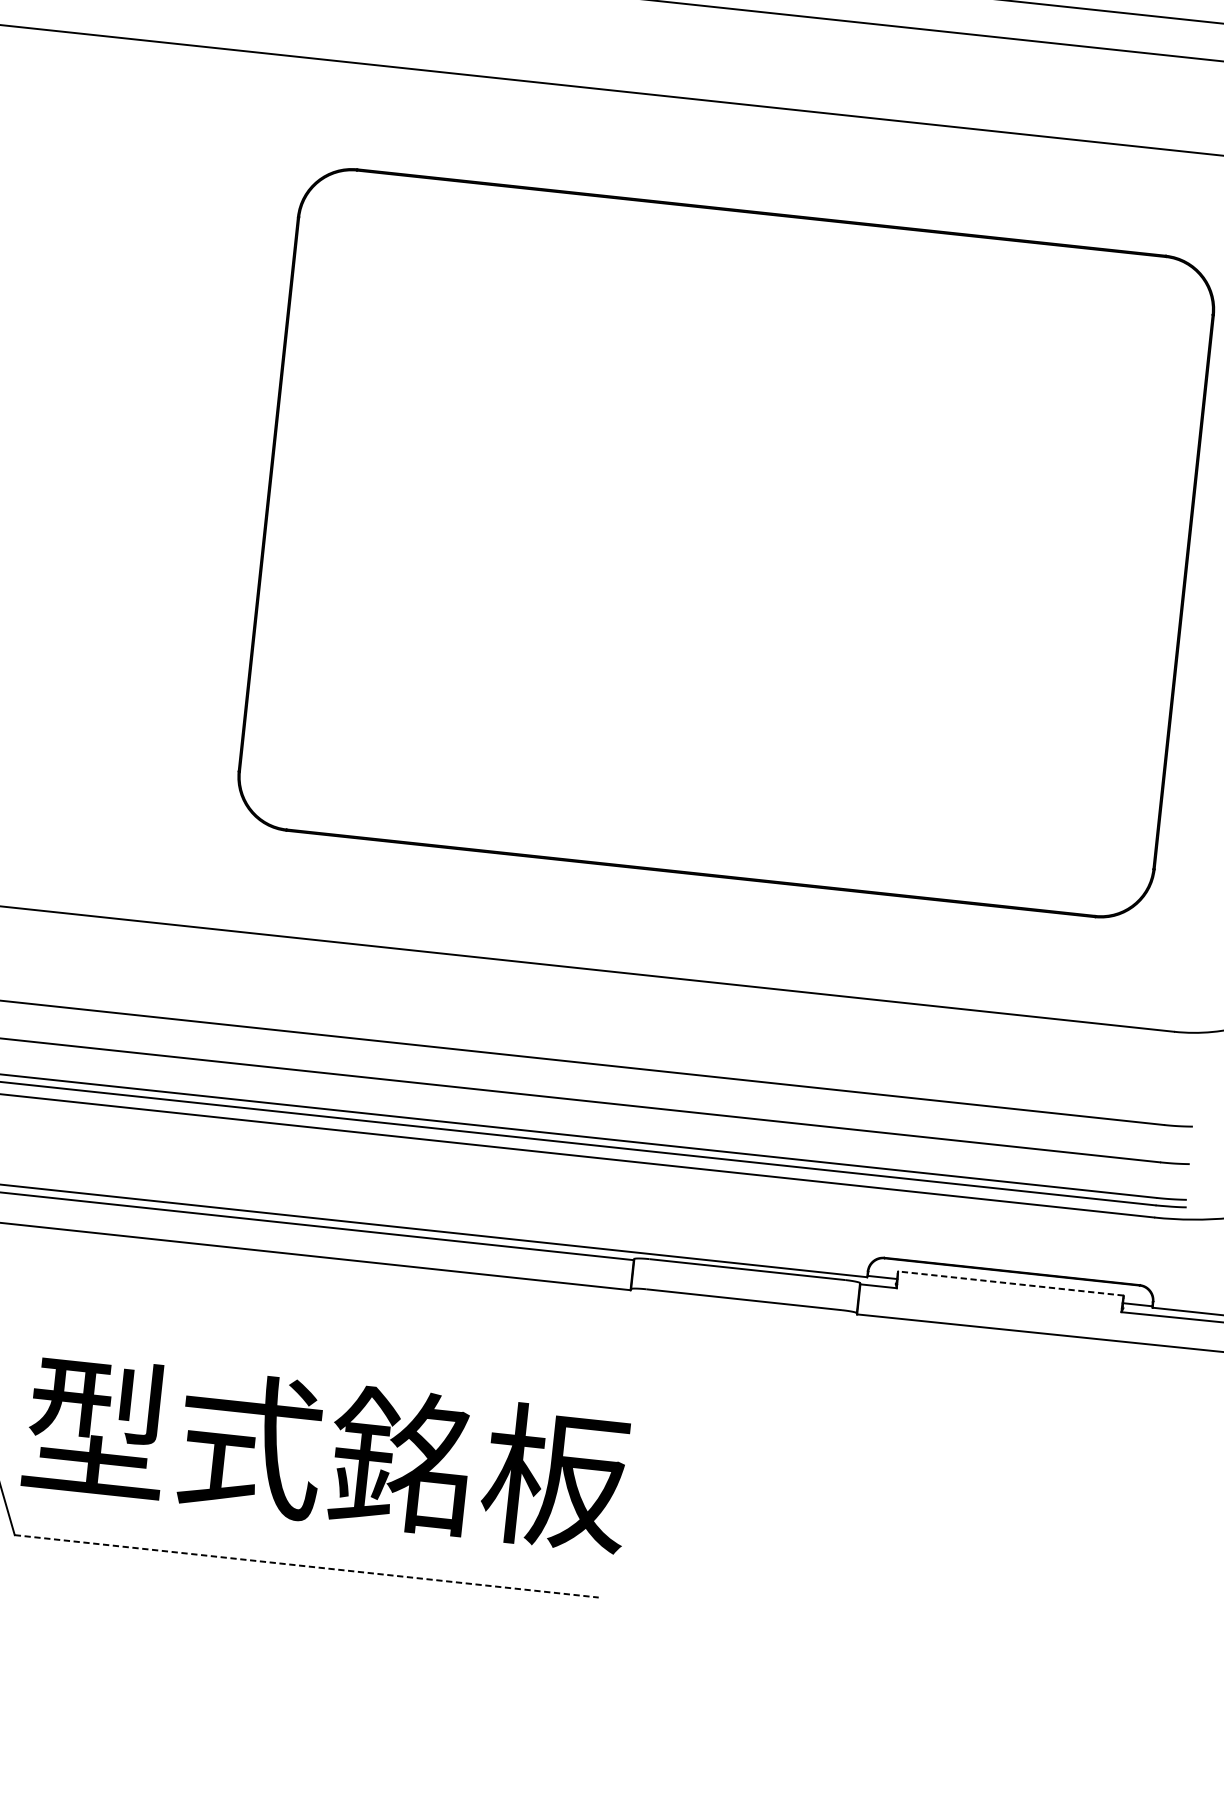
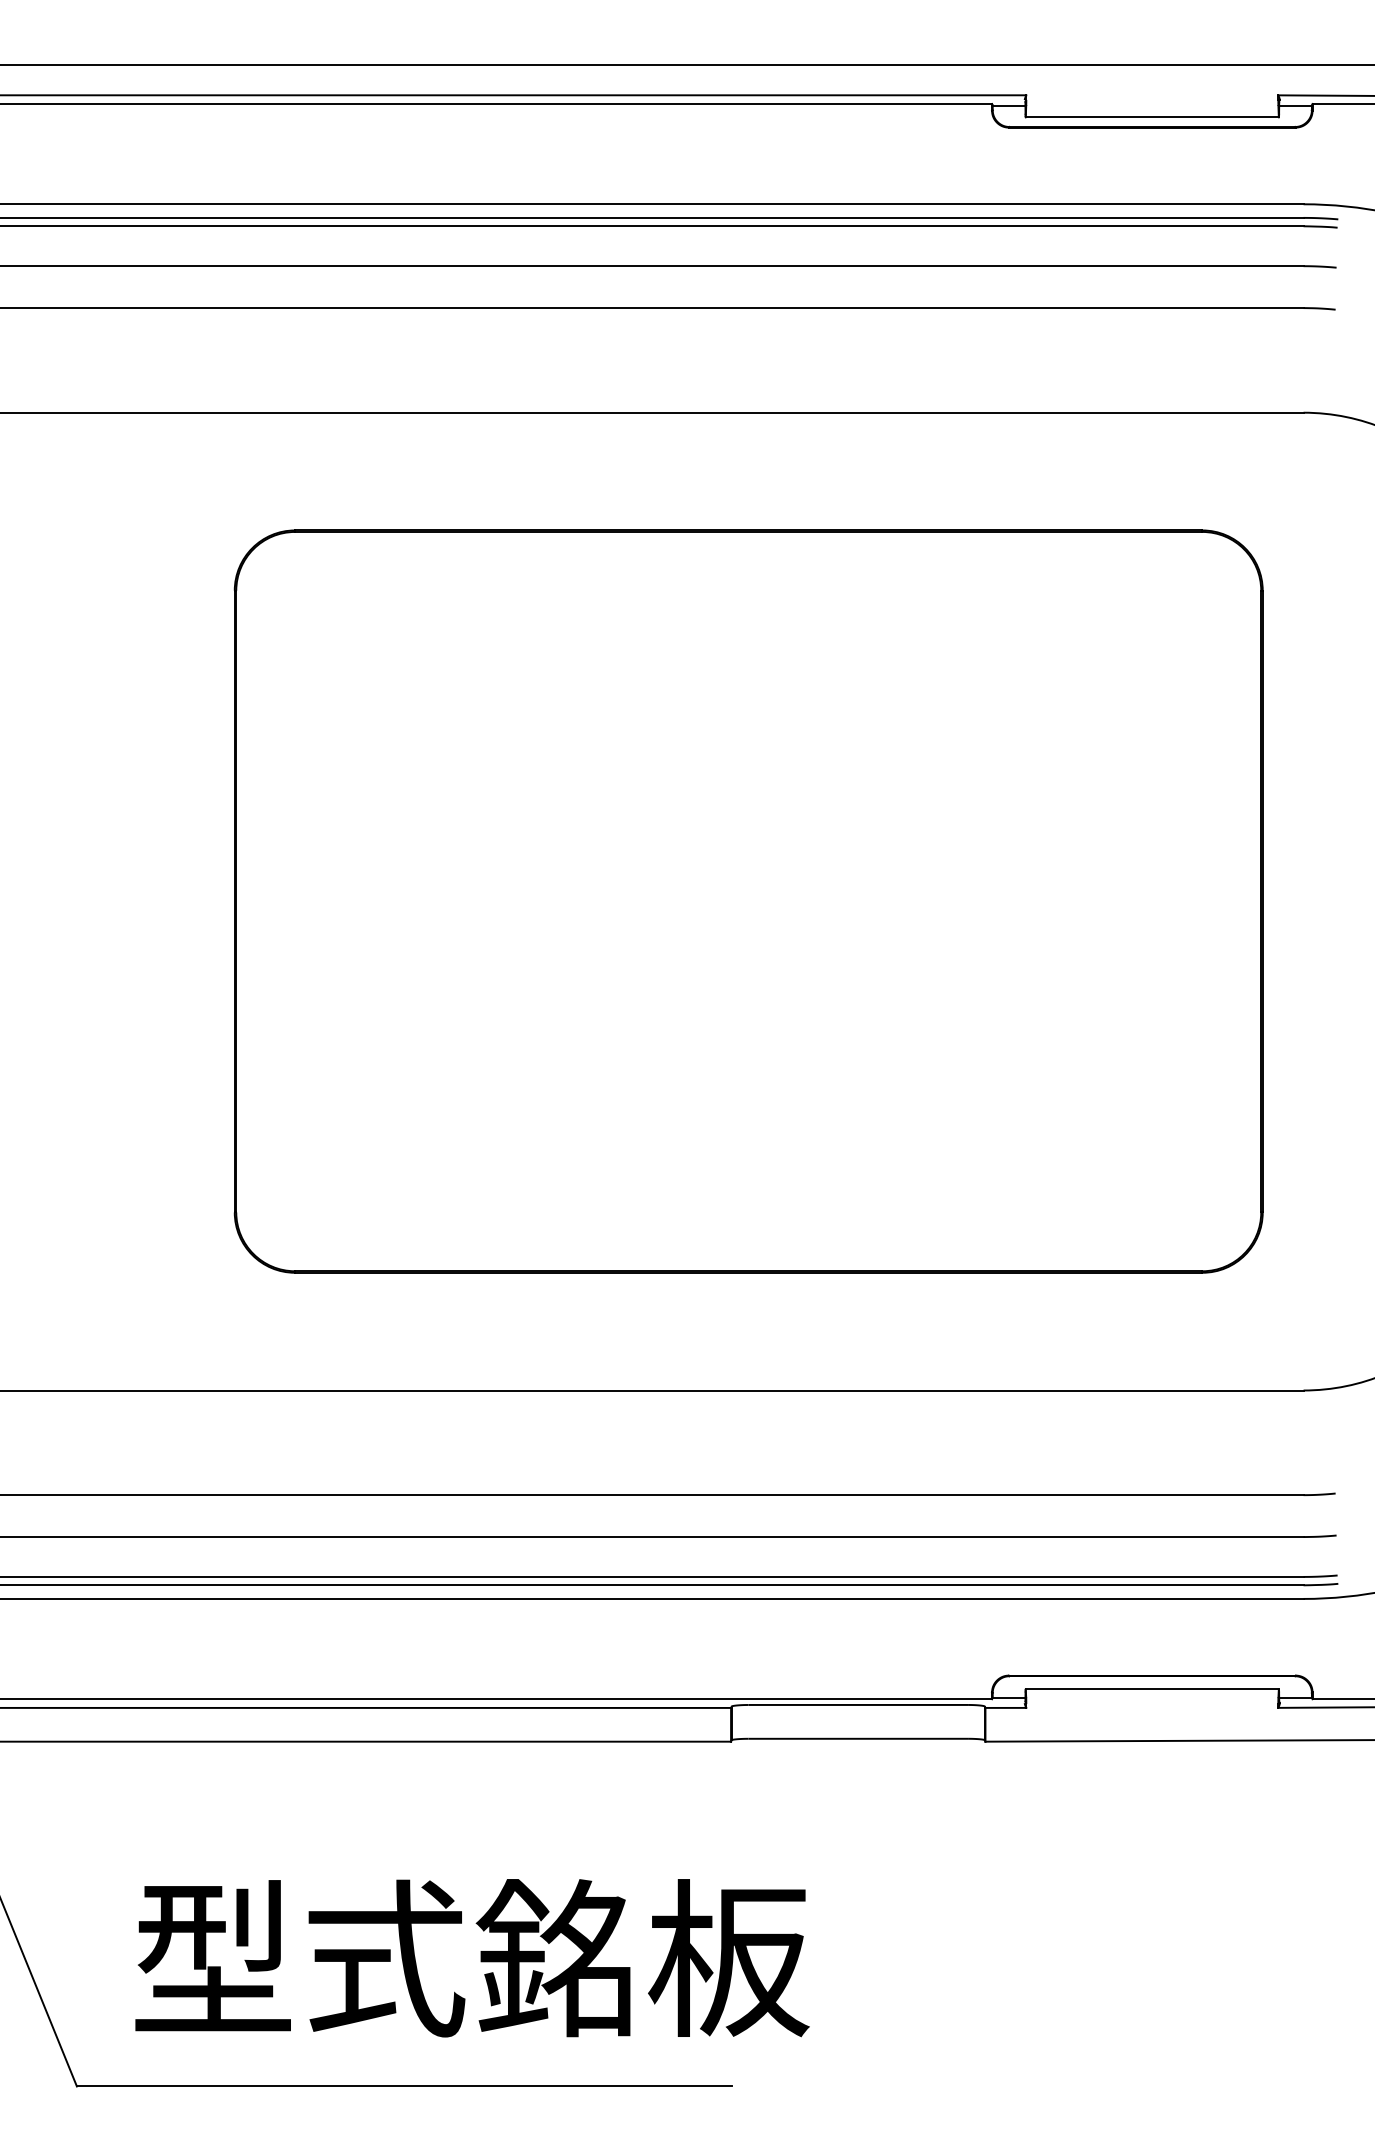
line: (1011, 1283) -> (1152, 1689), dashed -> solid
text: (327, 1453) -> (472, 1958), moved
line: (306, 1566) -> (404, 2086), dashed -> solid

